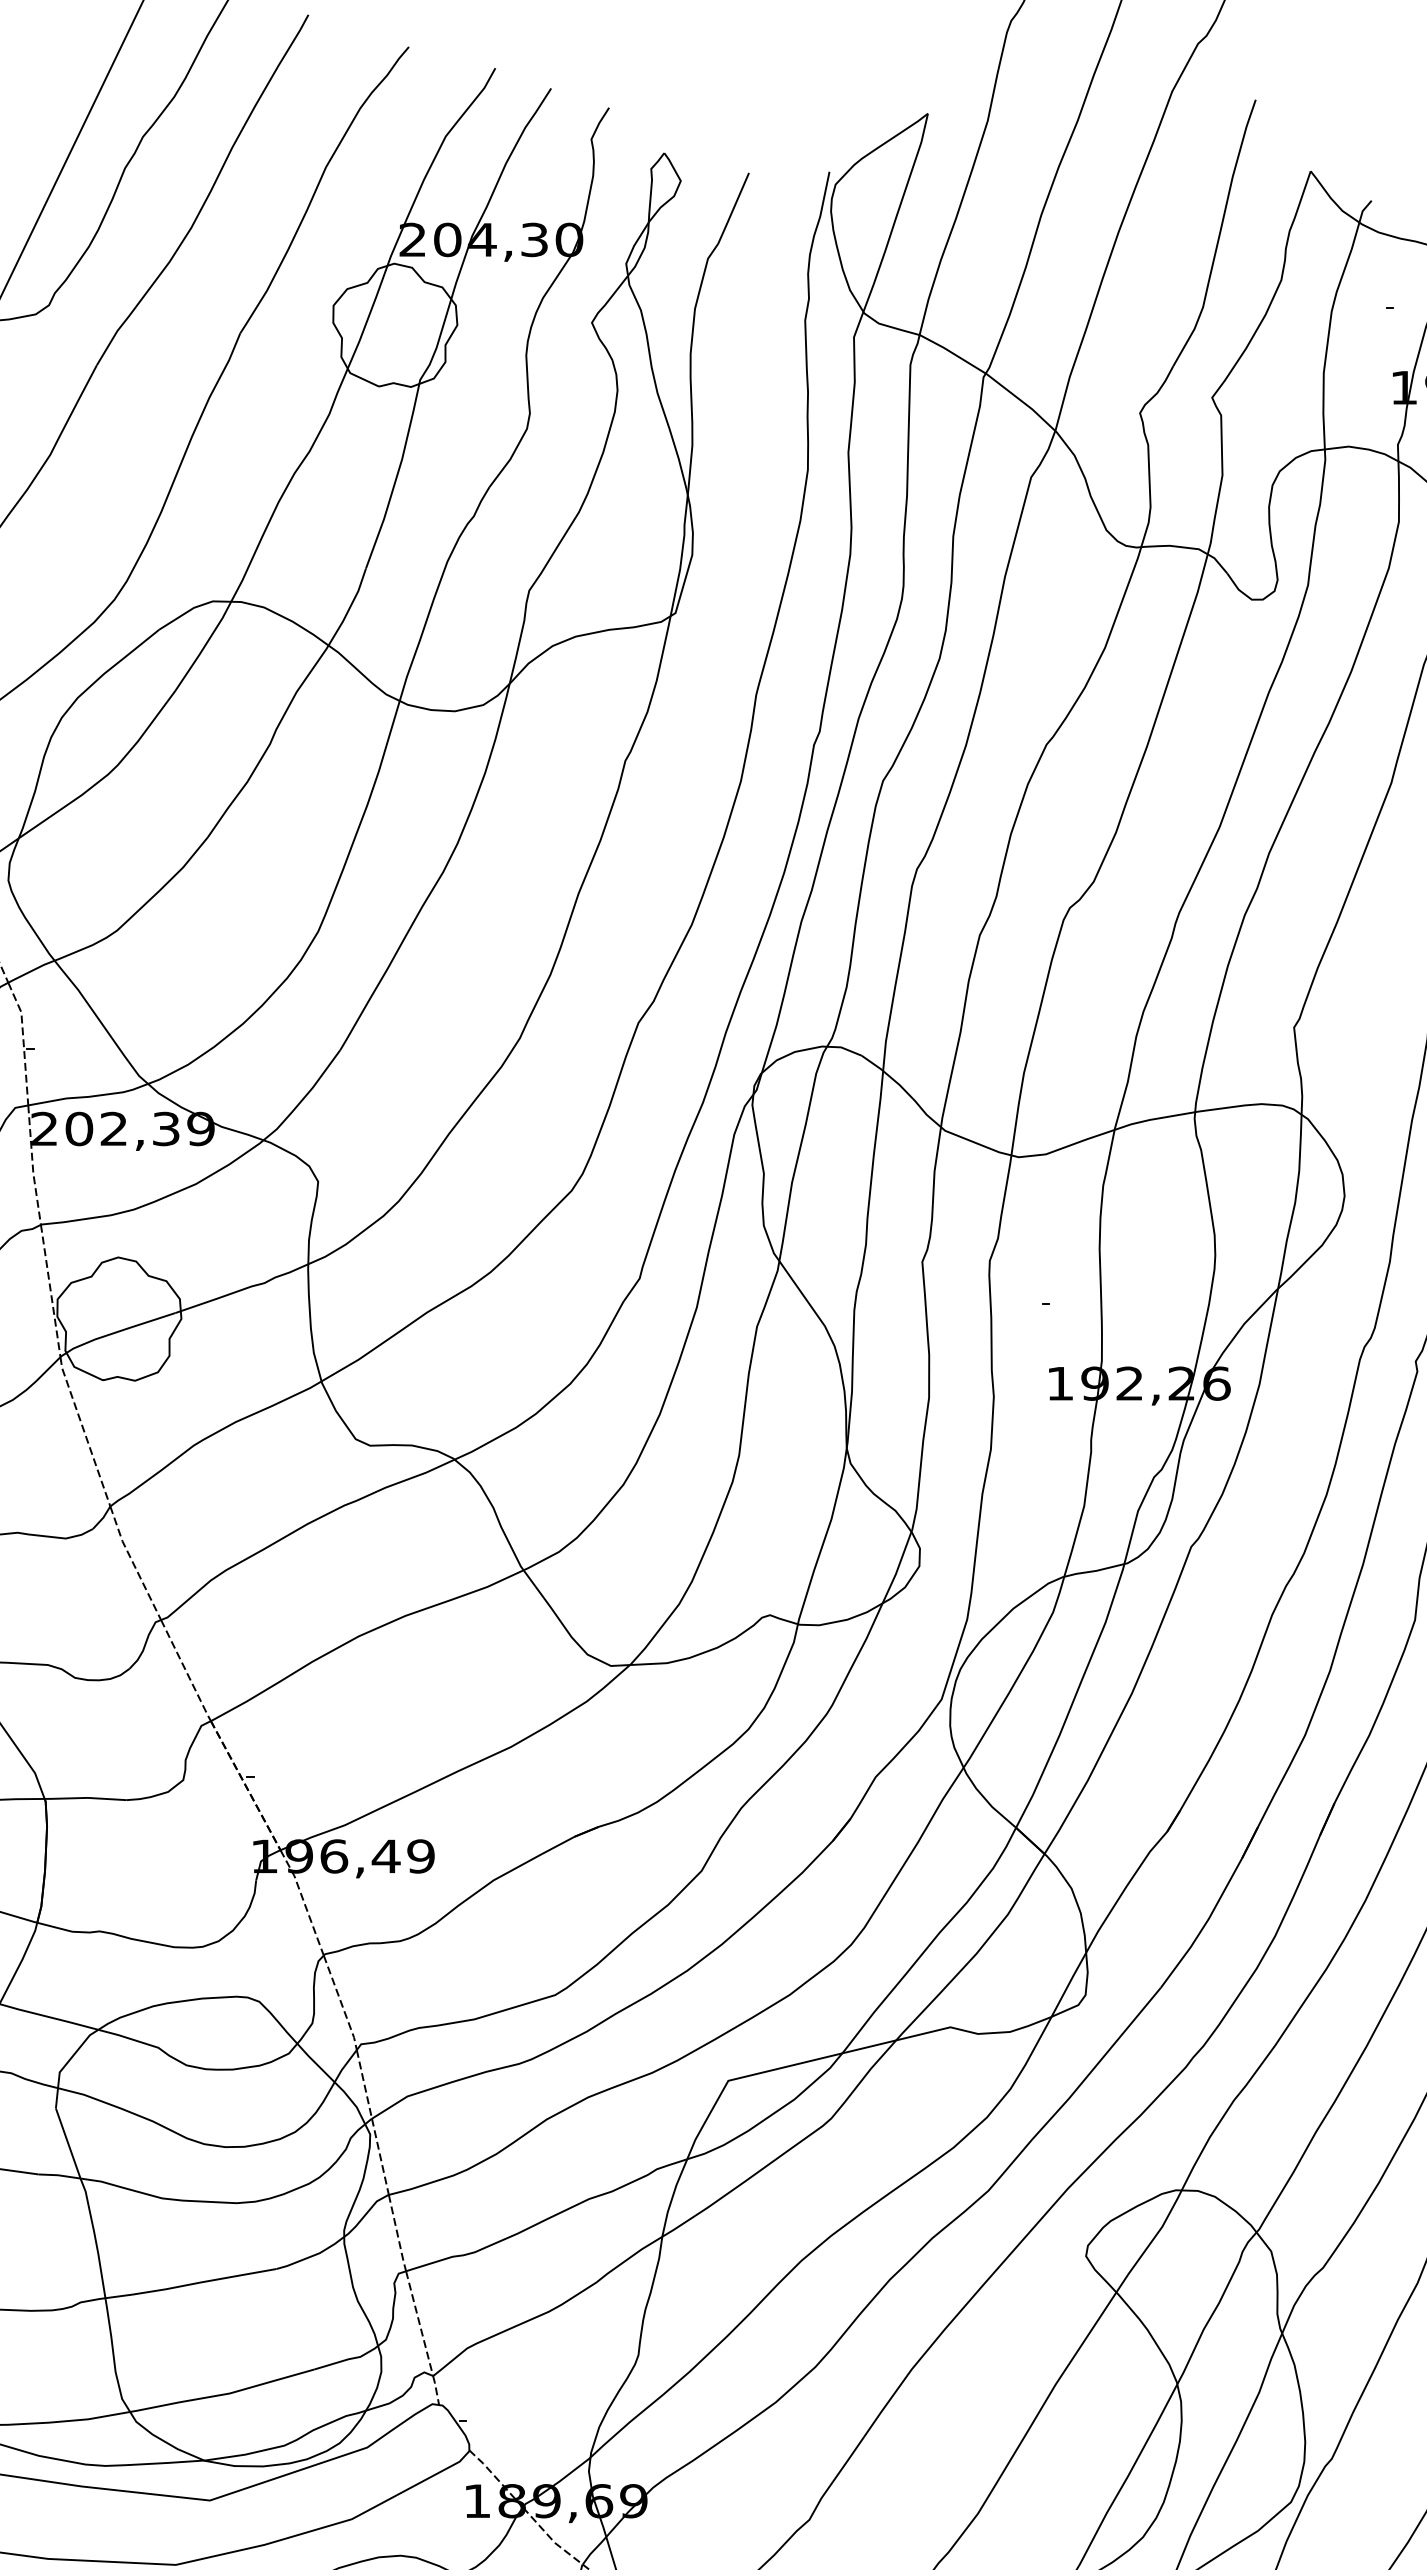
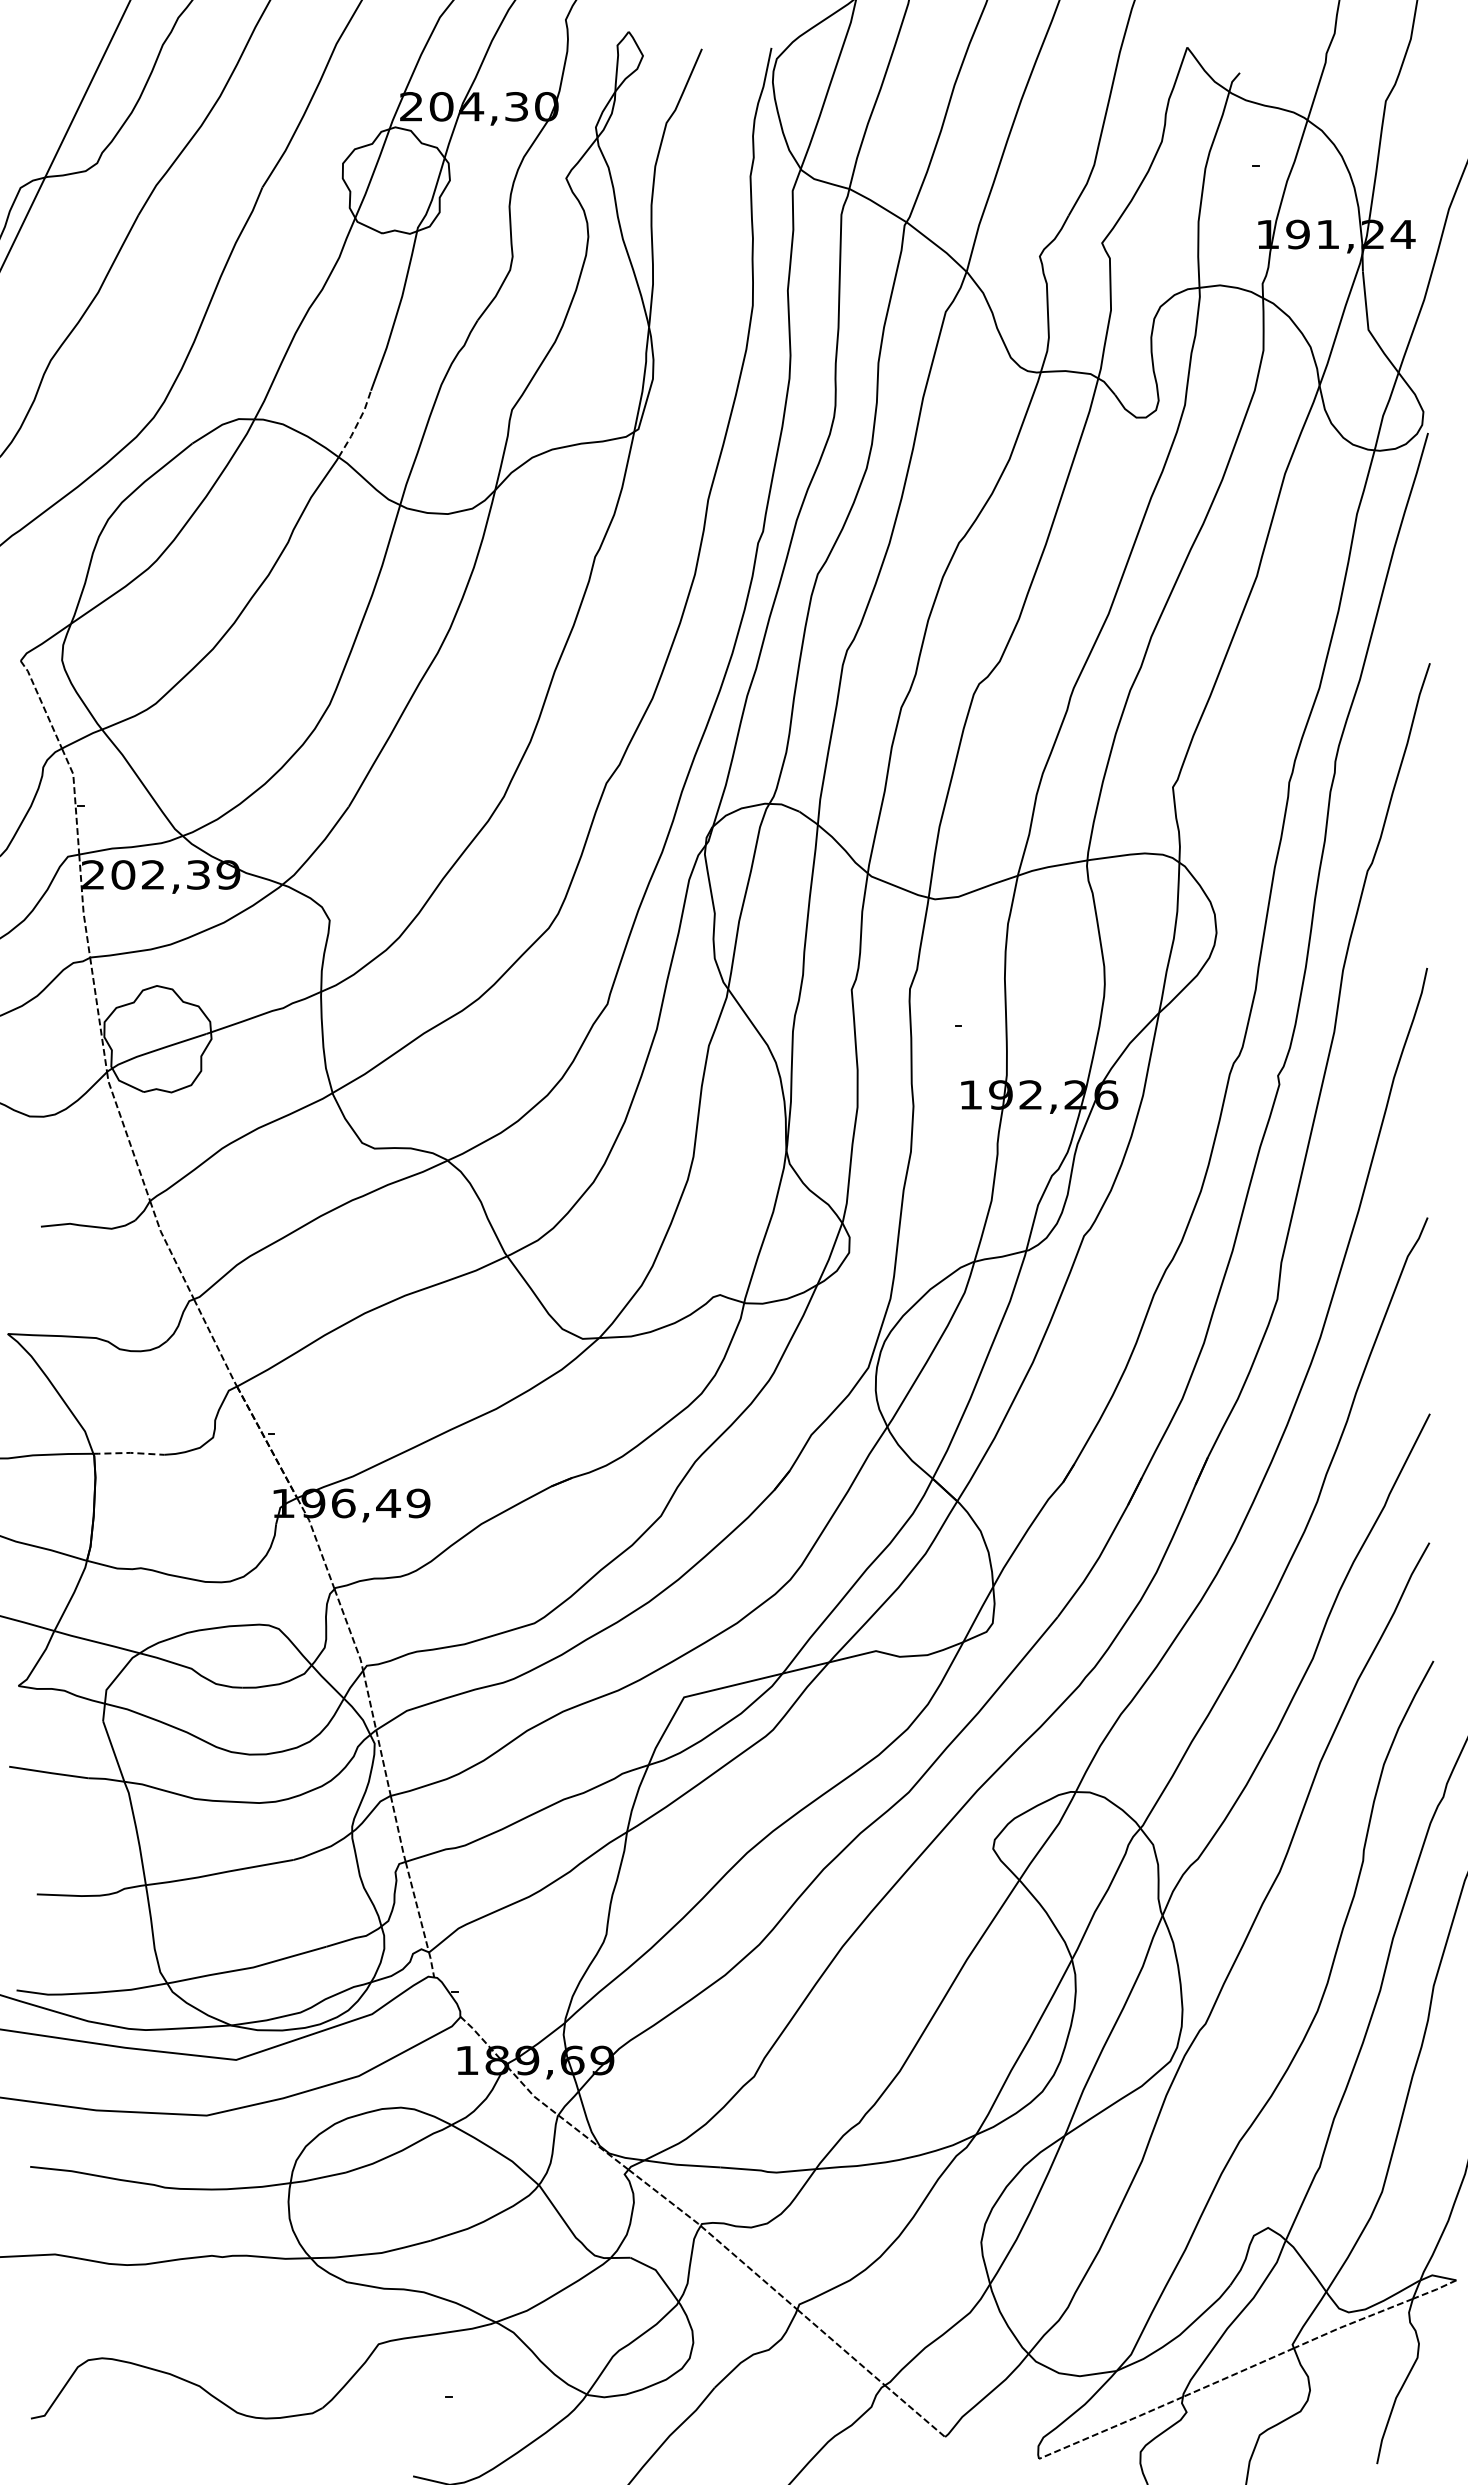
line: (349, 608) -> (356, 425), solid -> dashed
line: (85, 1797) -> (128, 1452), solid -> dashed

